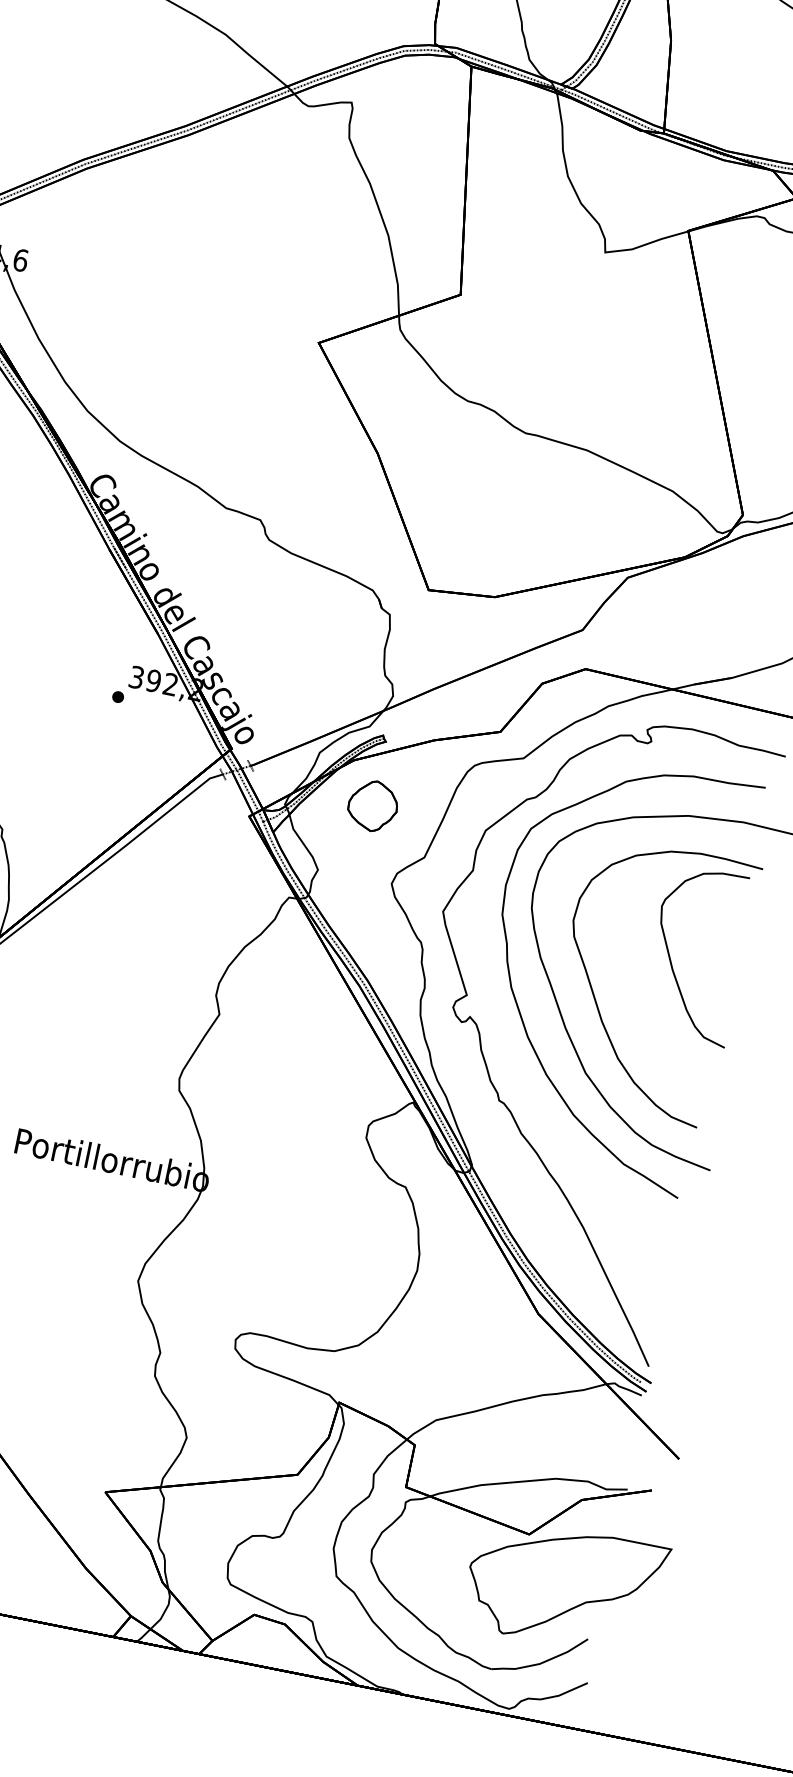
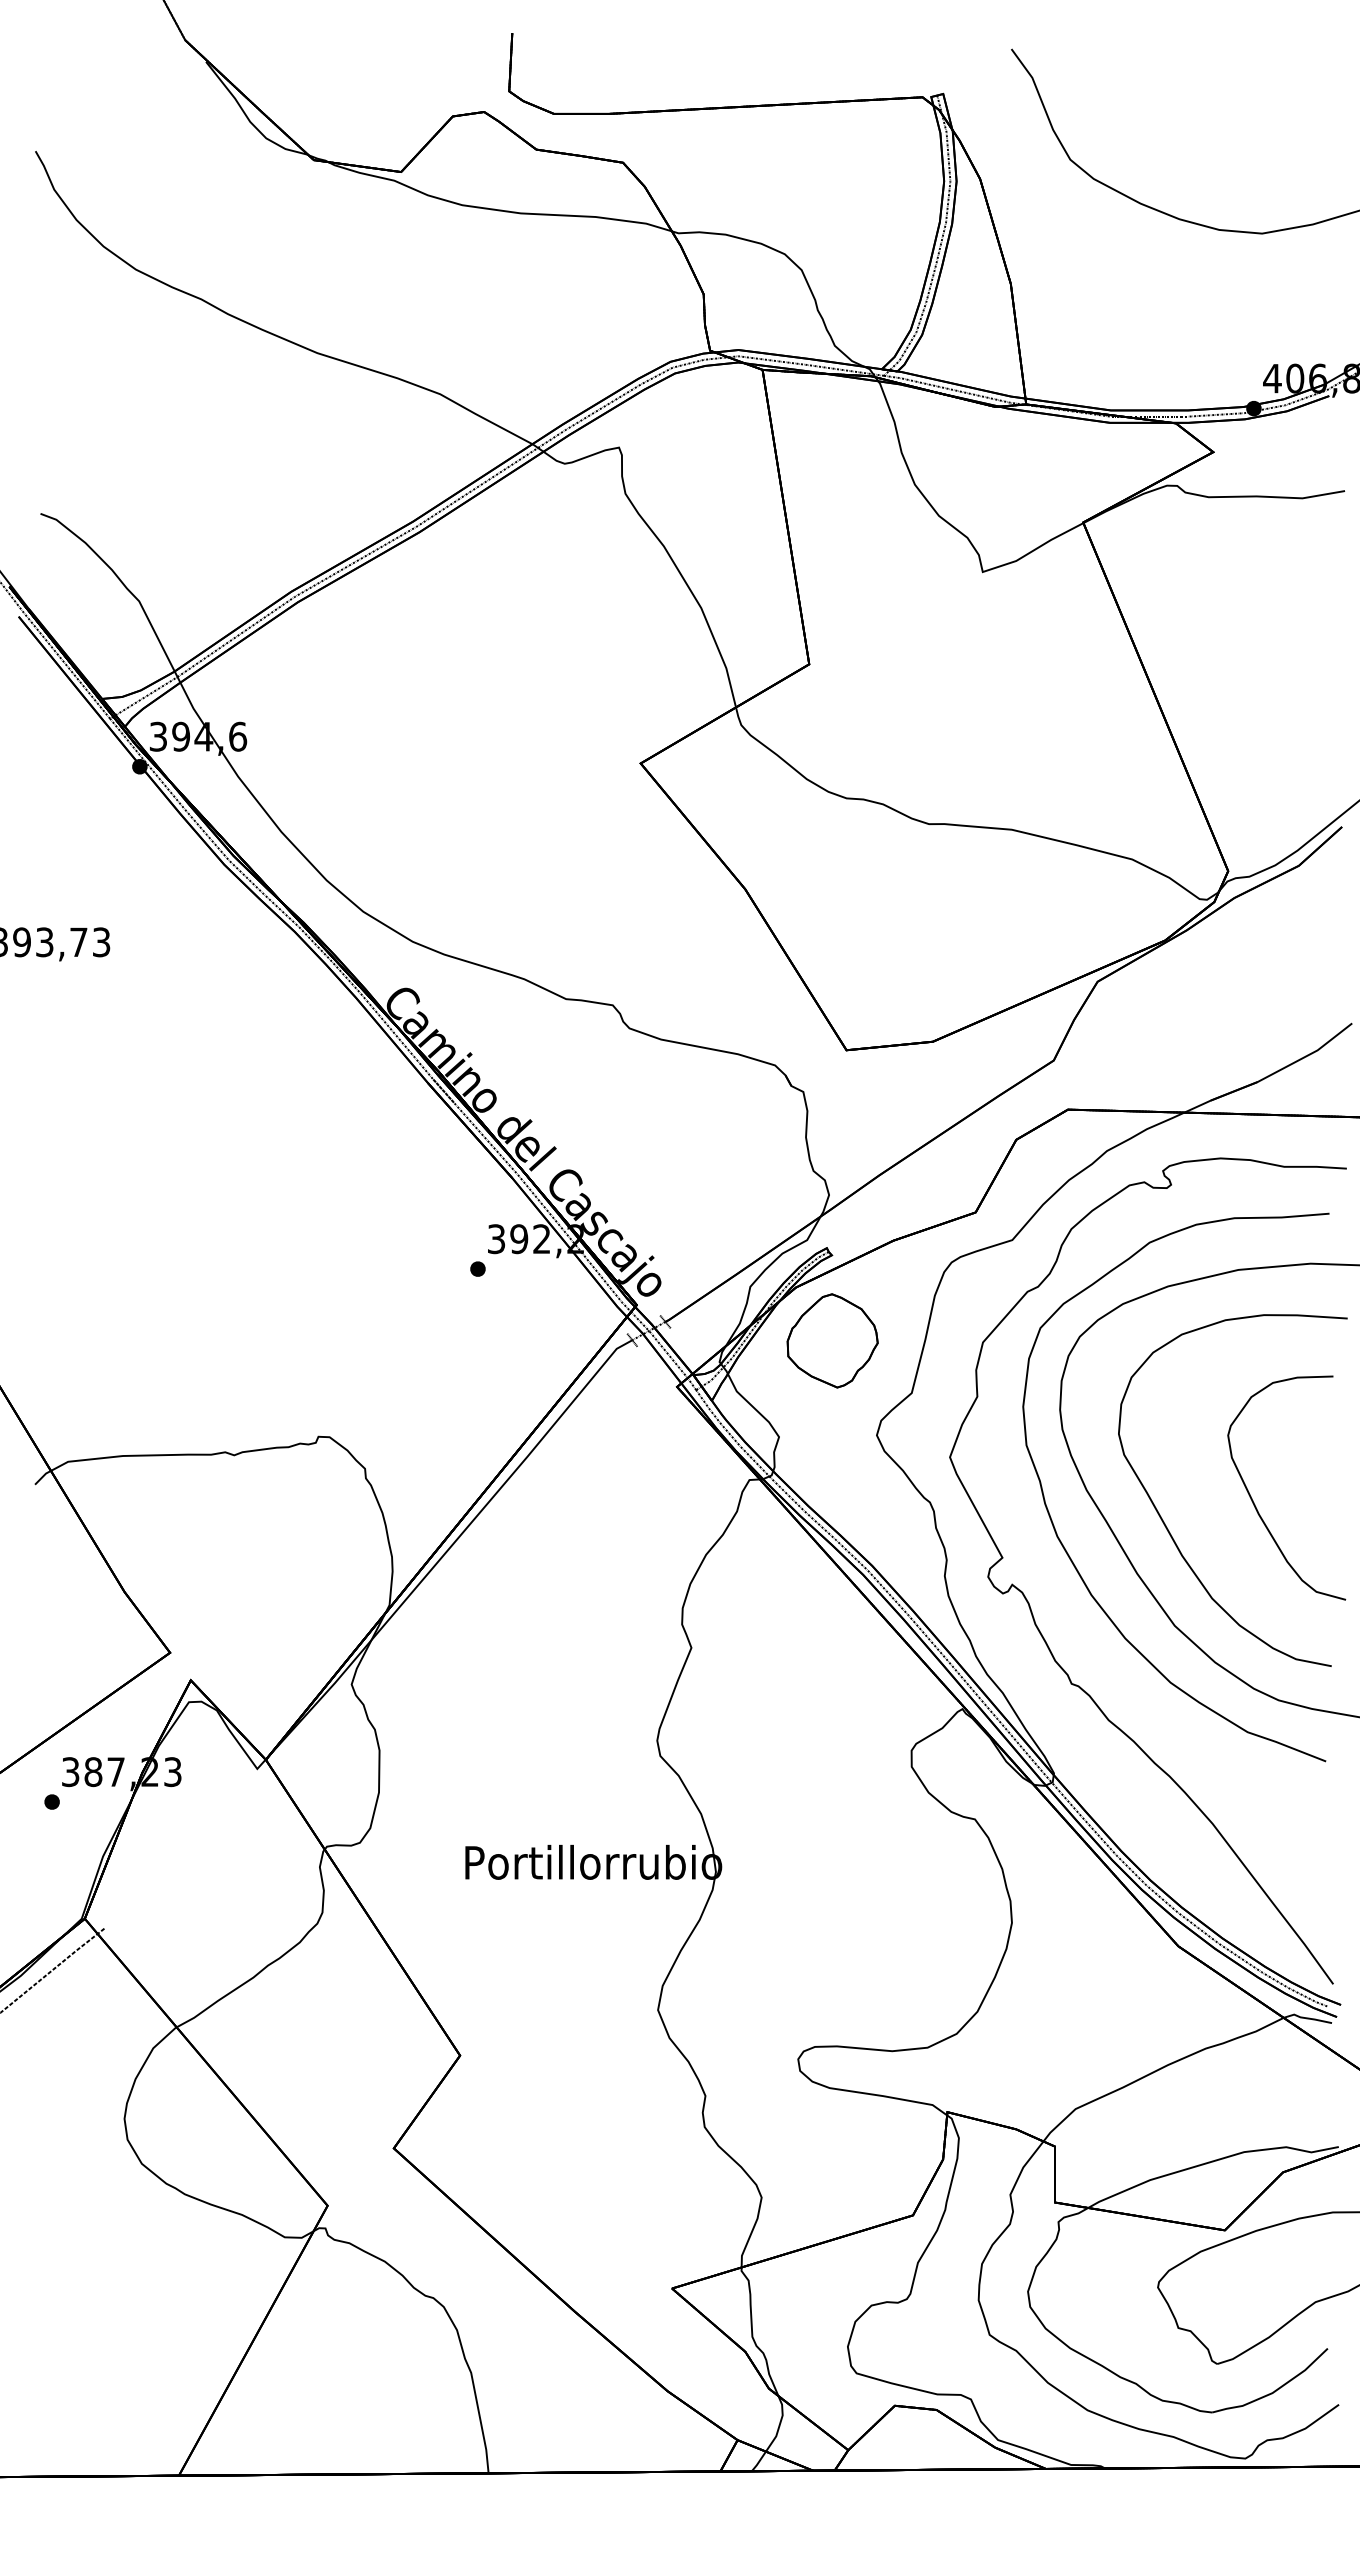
part: (373, 805) -> (832, 1340), size x1.43
part: (671, 960) -> (1254, 1502), moved

